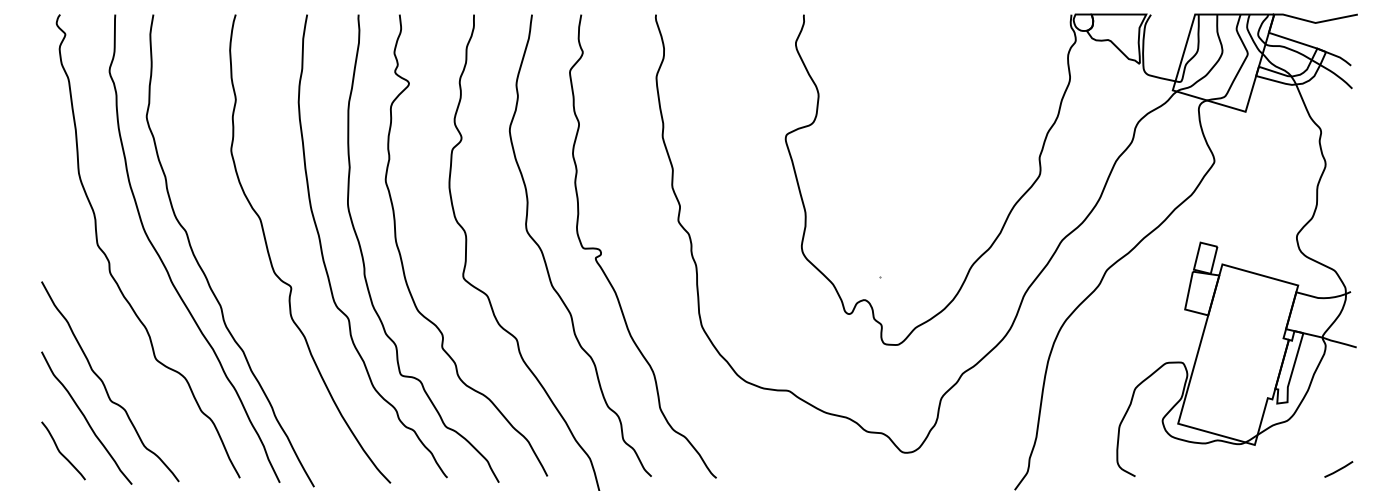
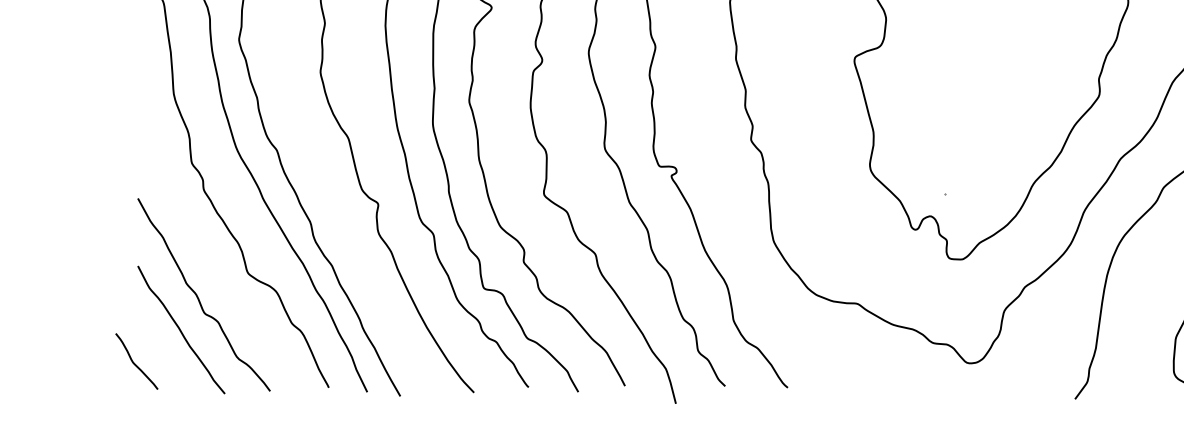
curve: (61, 452) -> (134, 363), moved

